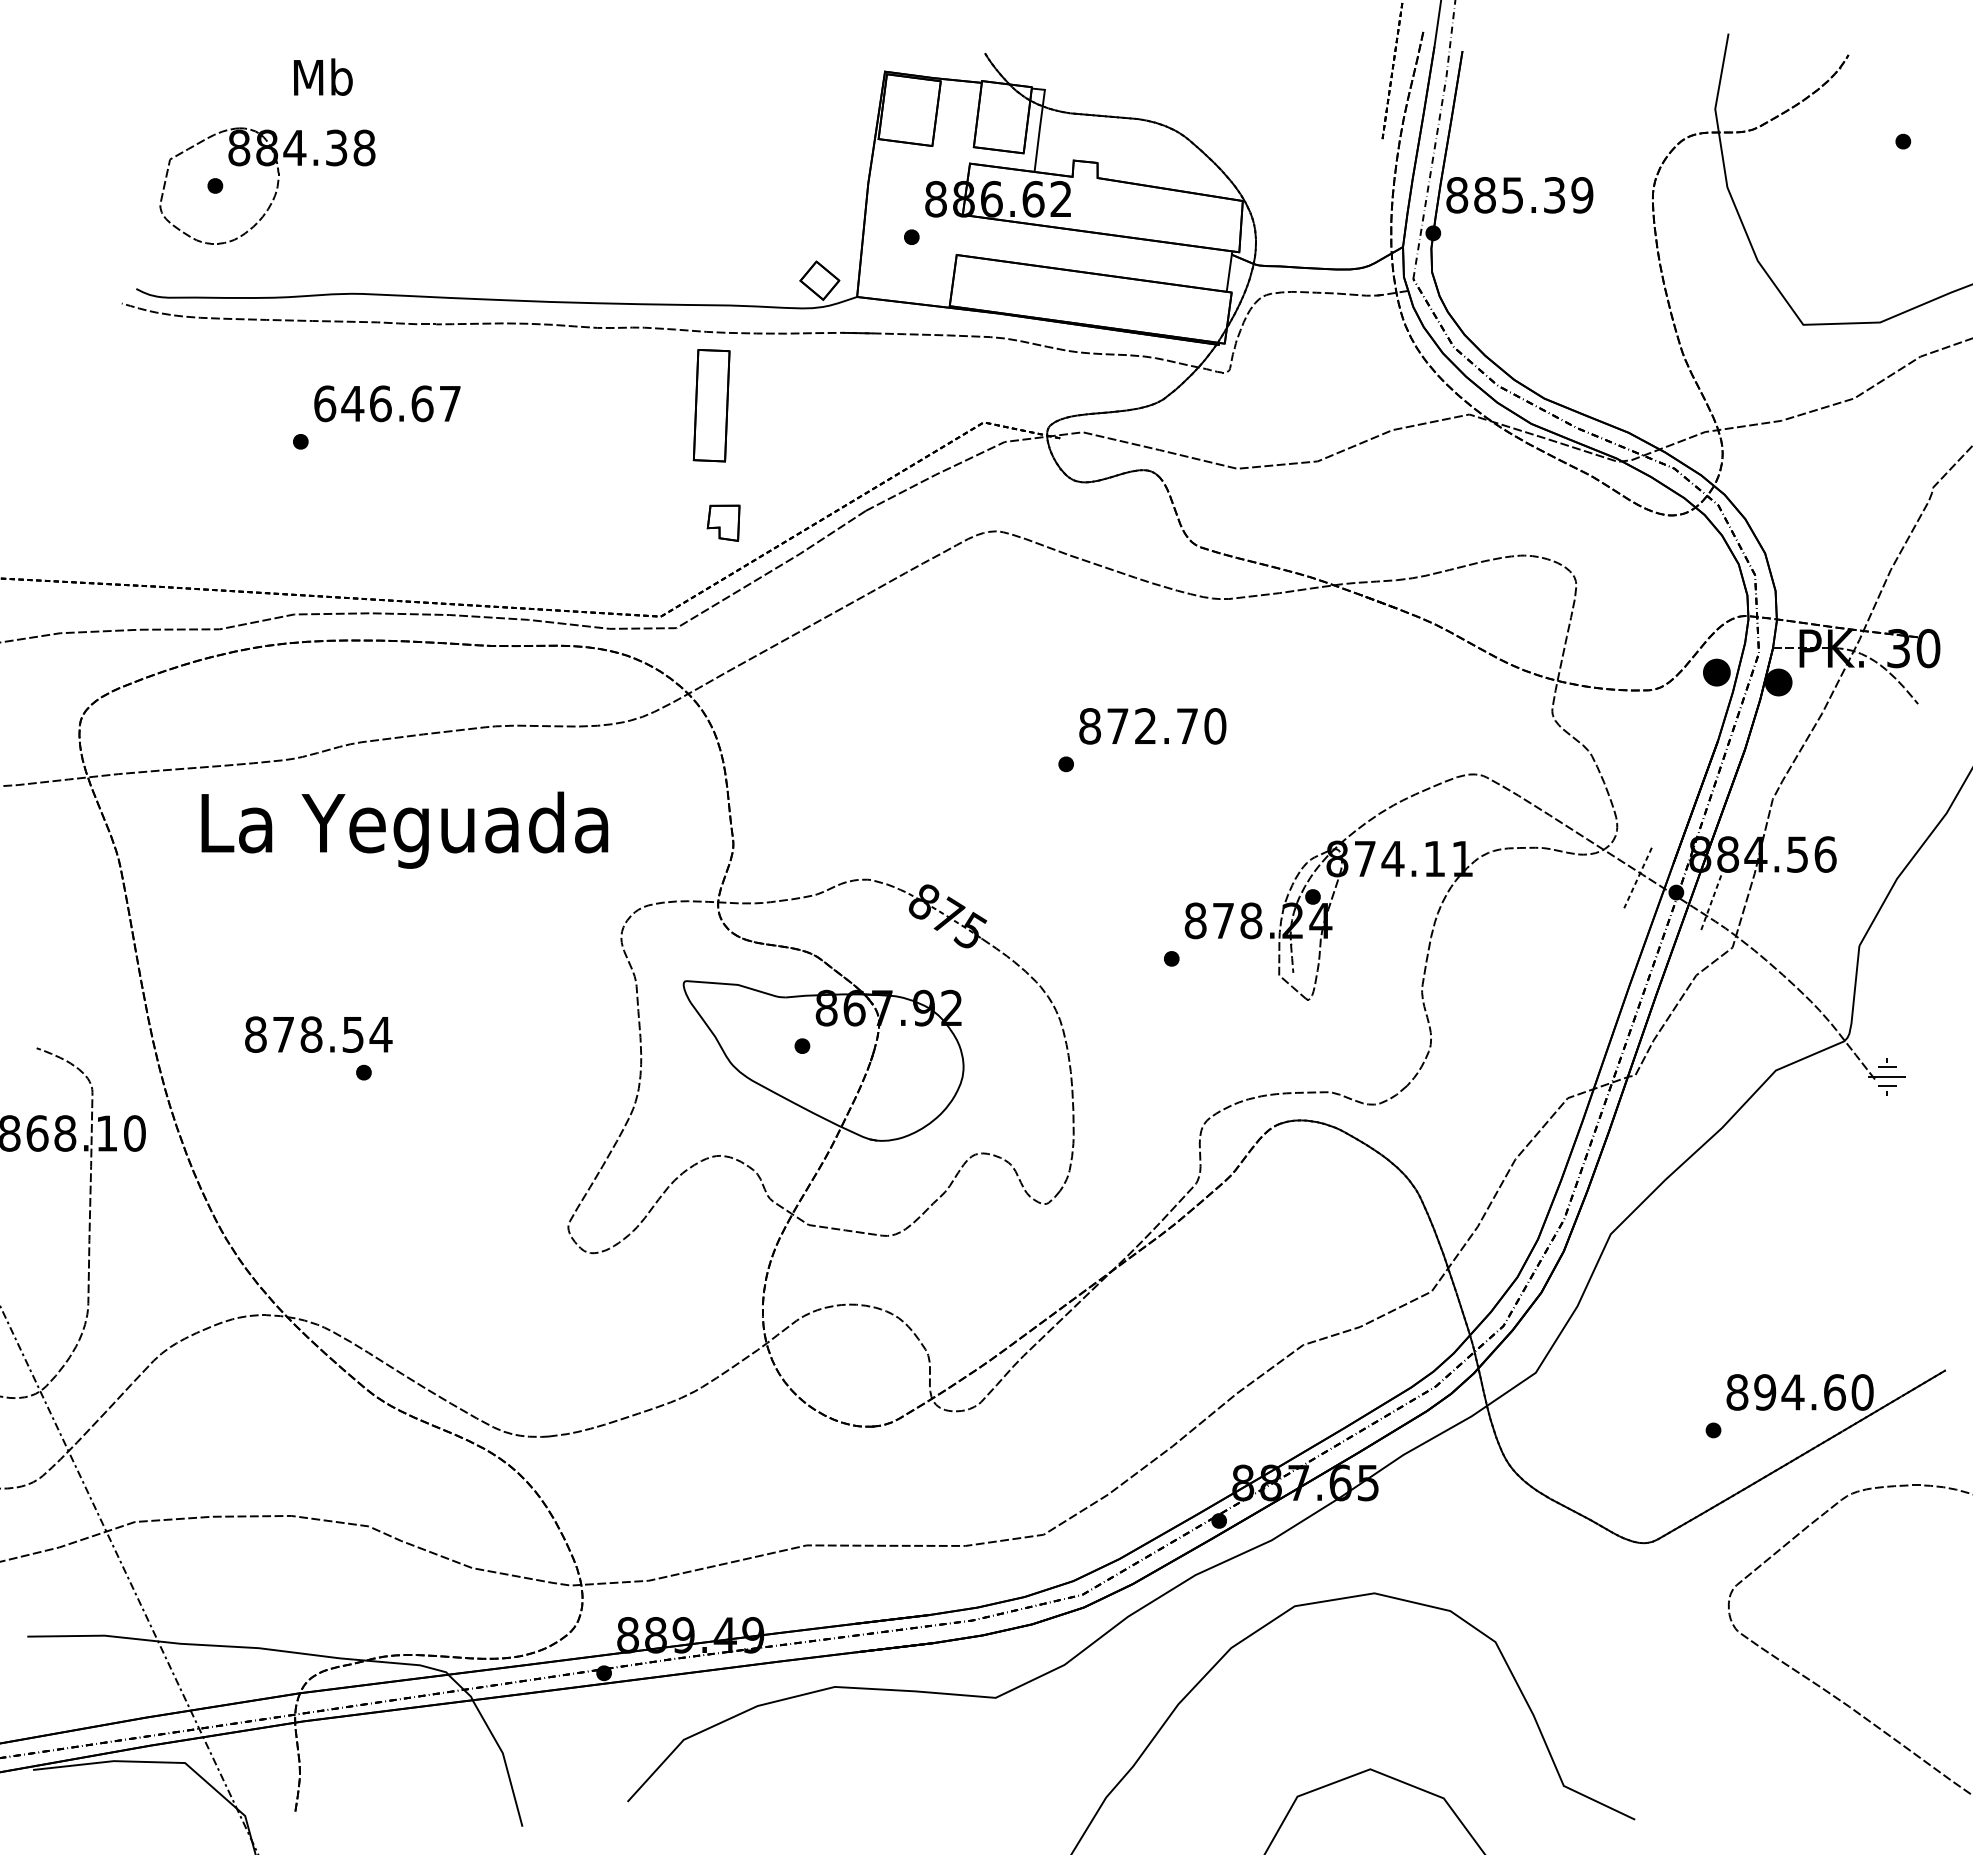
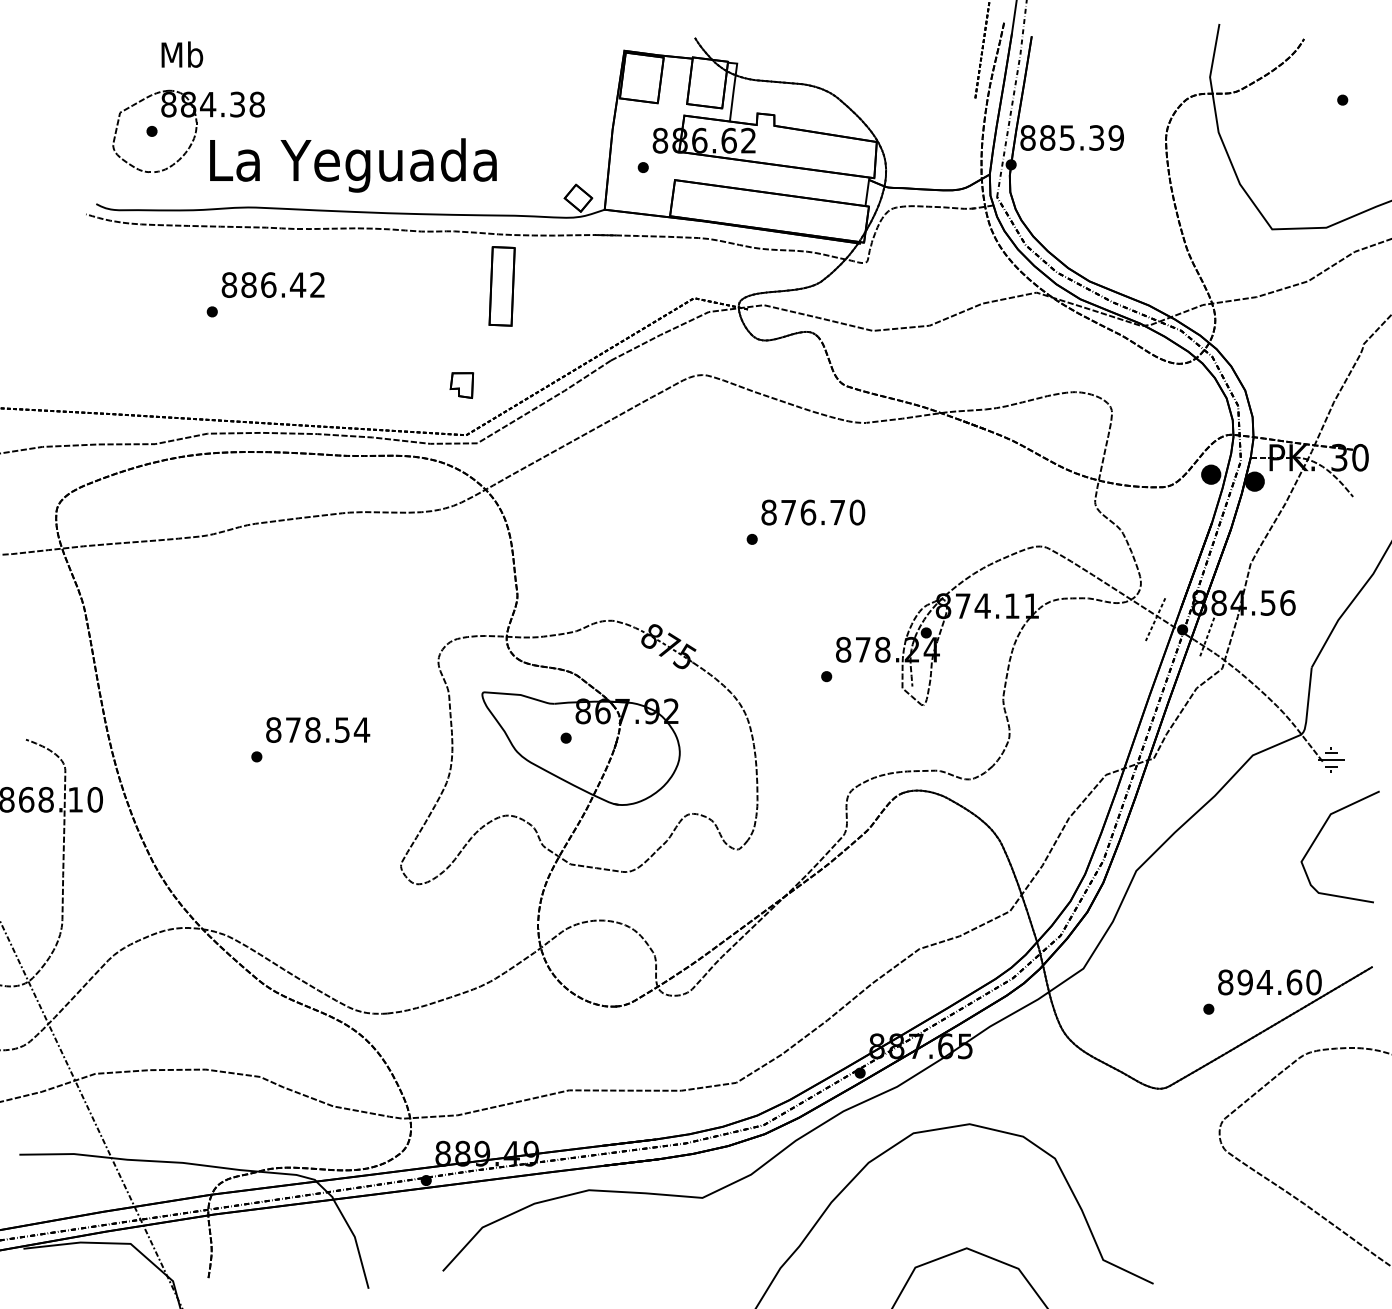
text: (323, 76) -> (182, 54), moved
text: (387, 403) -> (273, 284), 646.67 -> 886.42
part: (723, 522) -> (461, 385), moved
text: (1145, 726) -> (808, 512), 872.70 -> 876.70
text: (404, 829) -> (353, 164), moved
text: (318, 1034) -> (317, 729), moved
curve: (1871, 1180) -> (1320, 832), added

